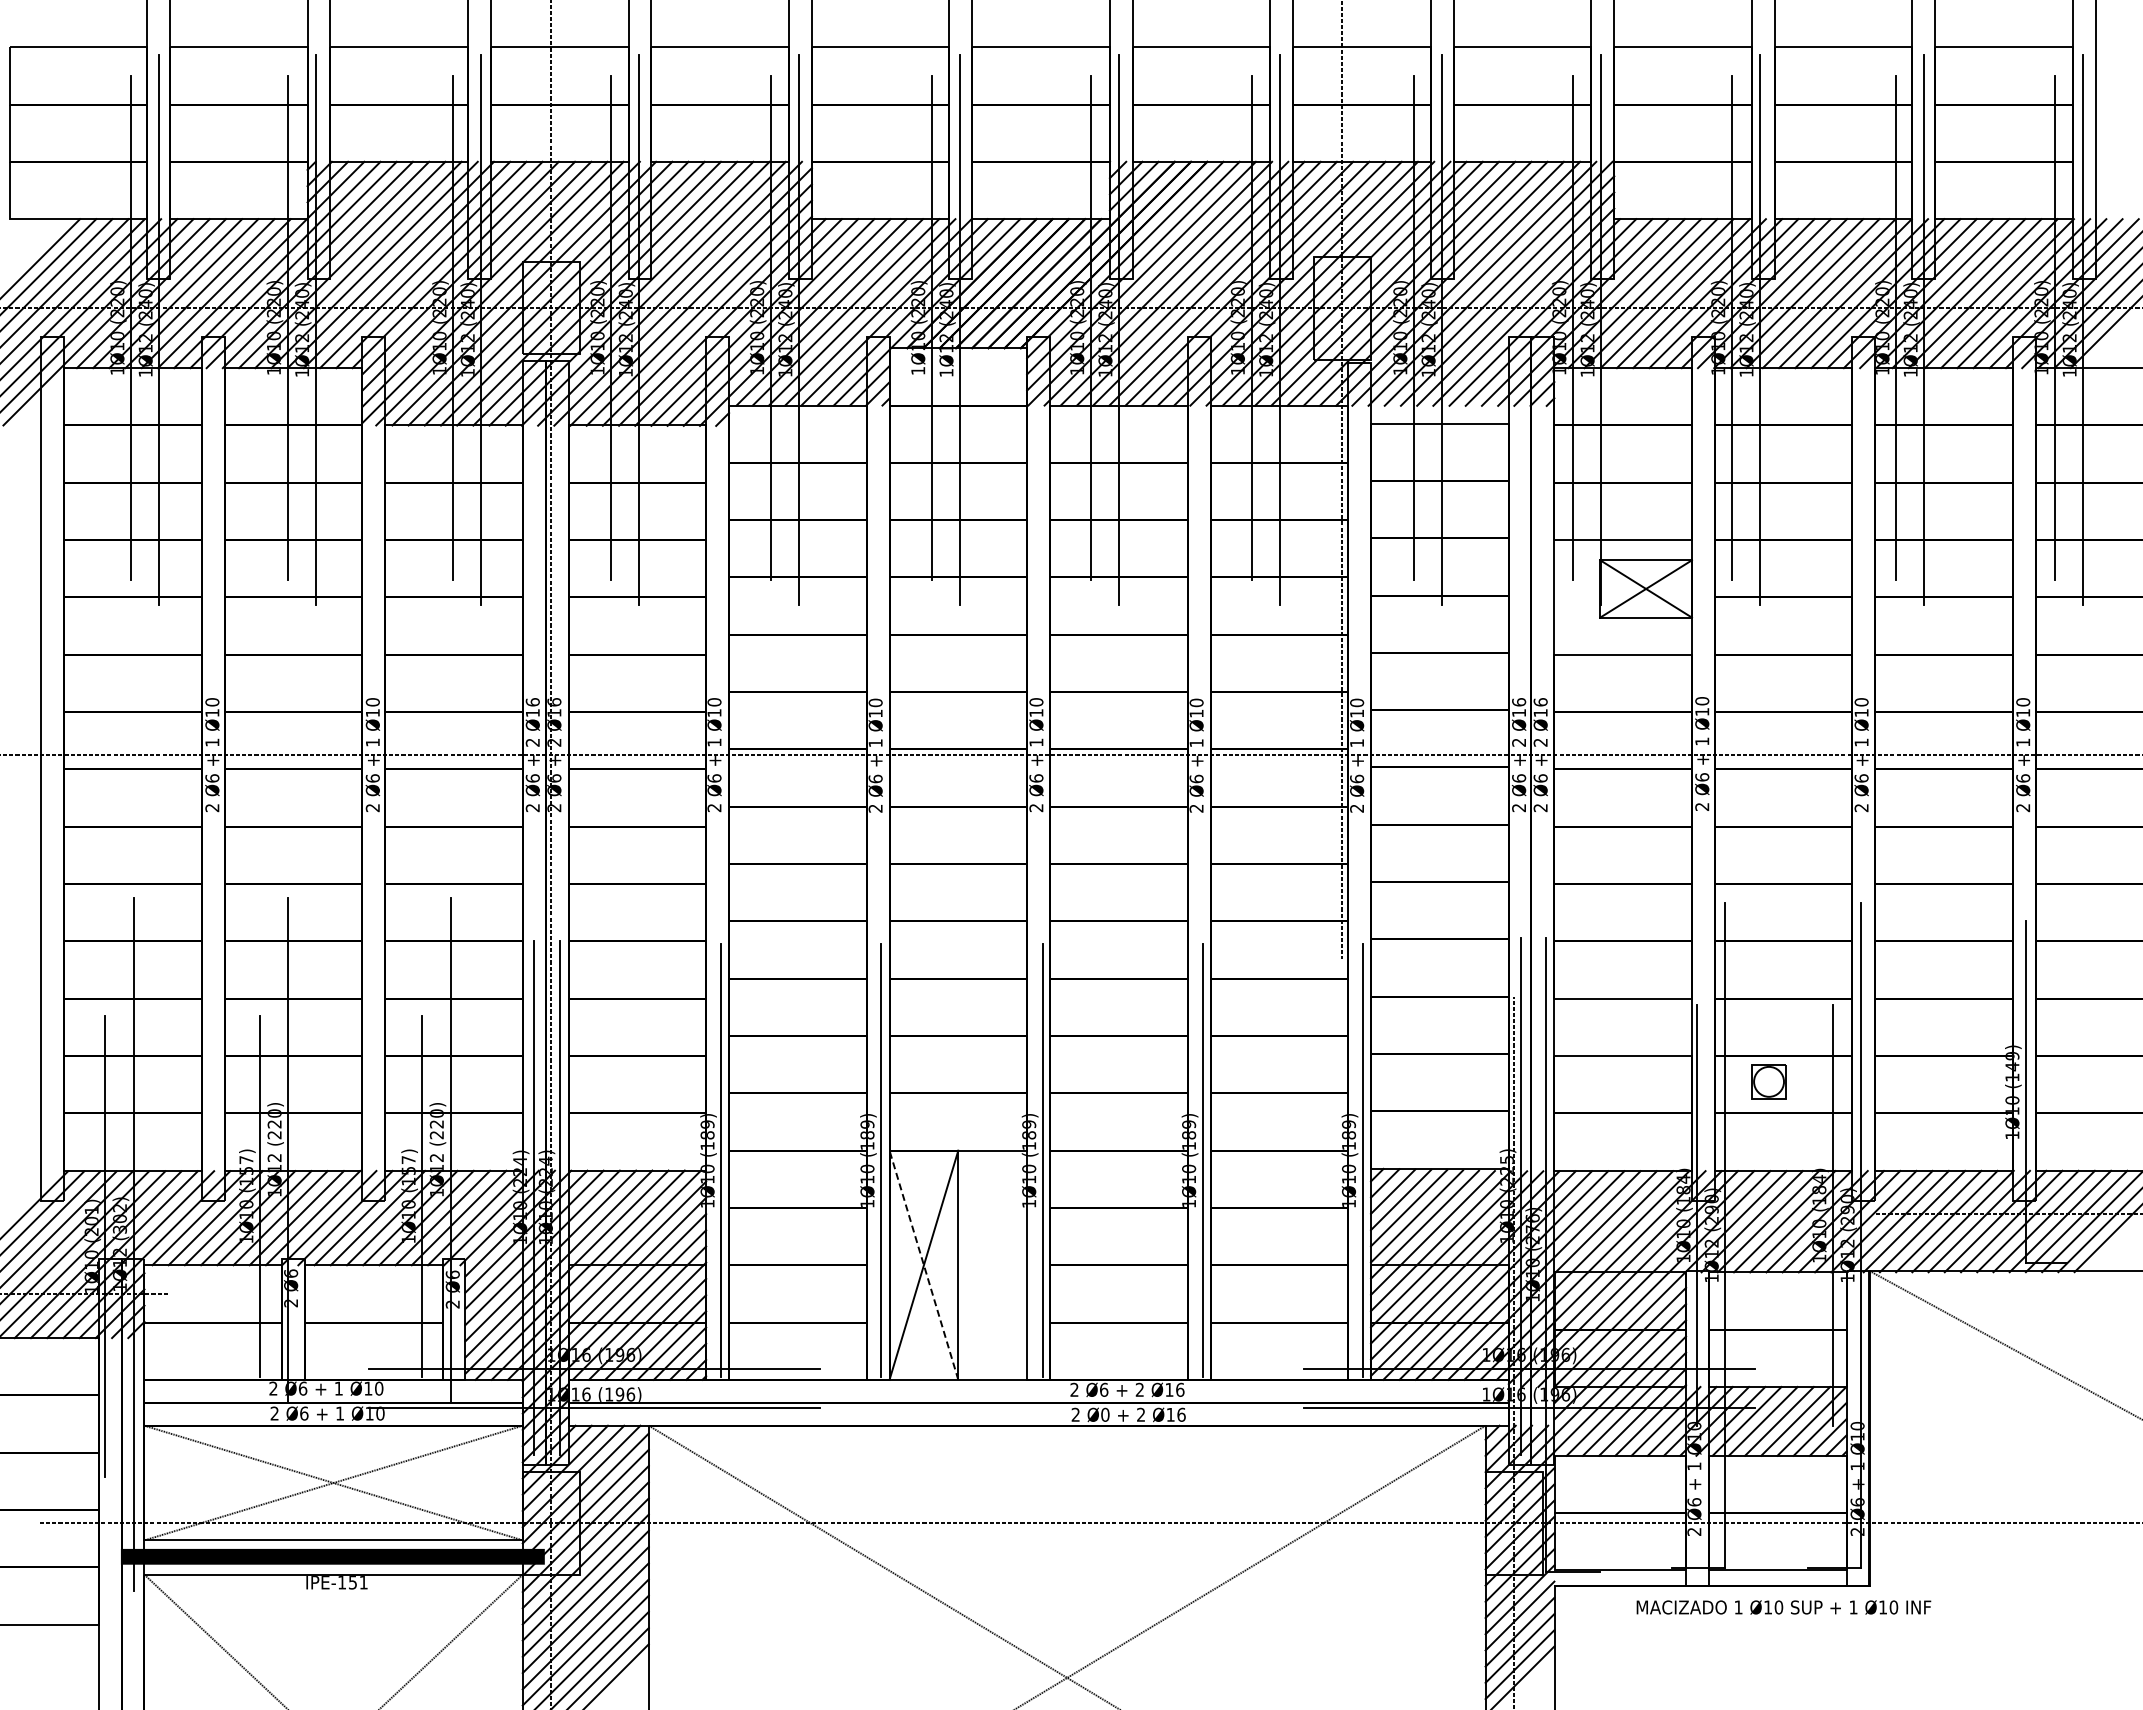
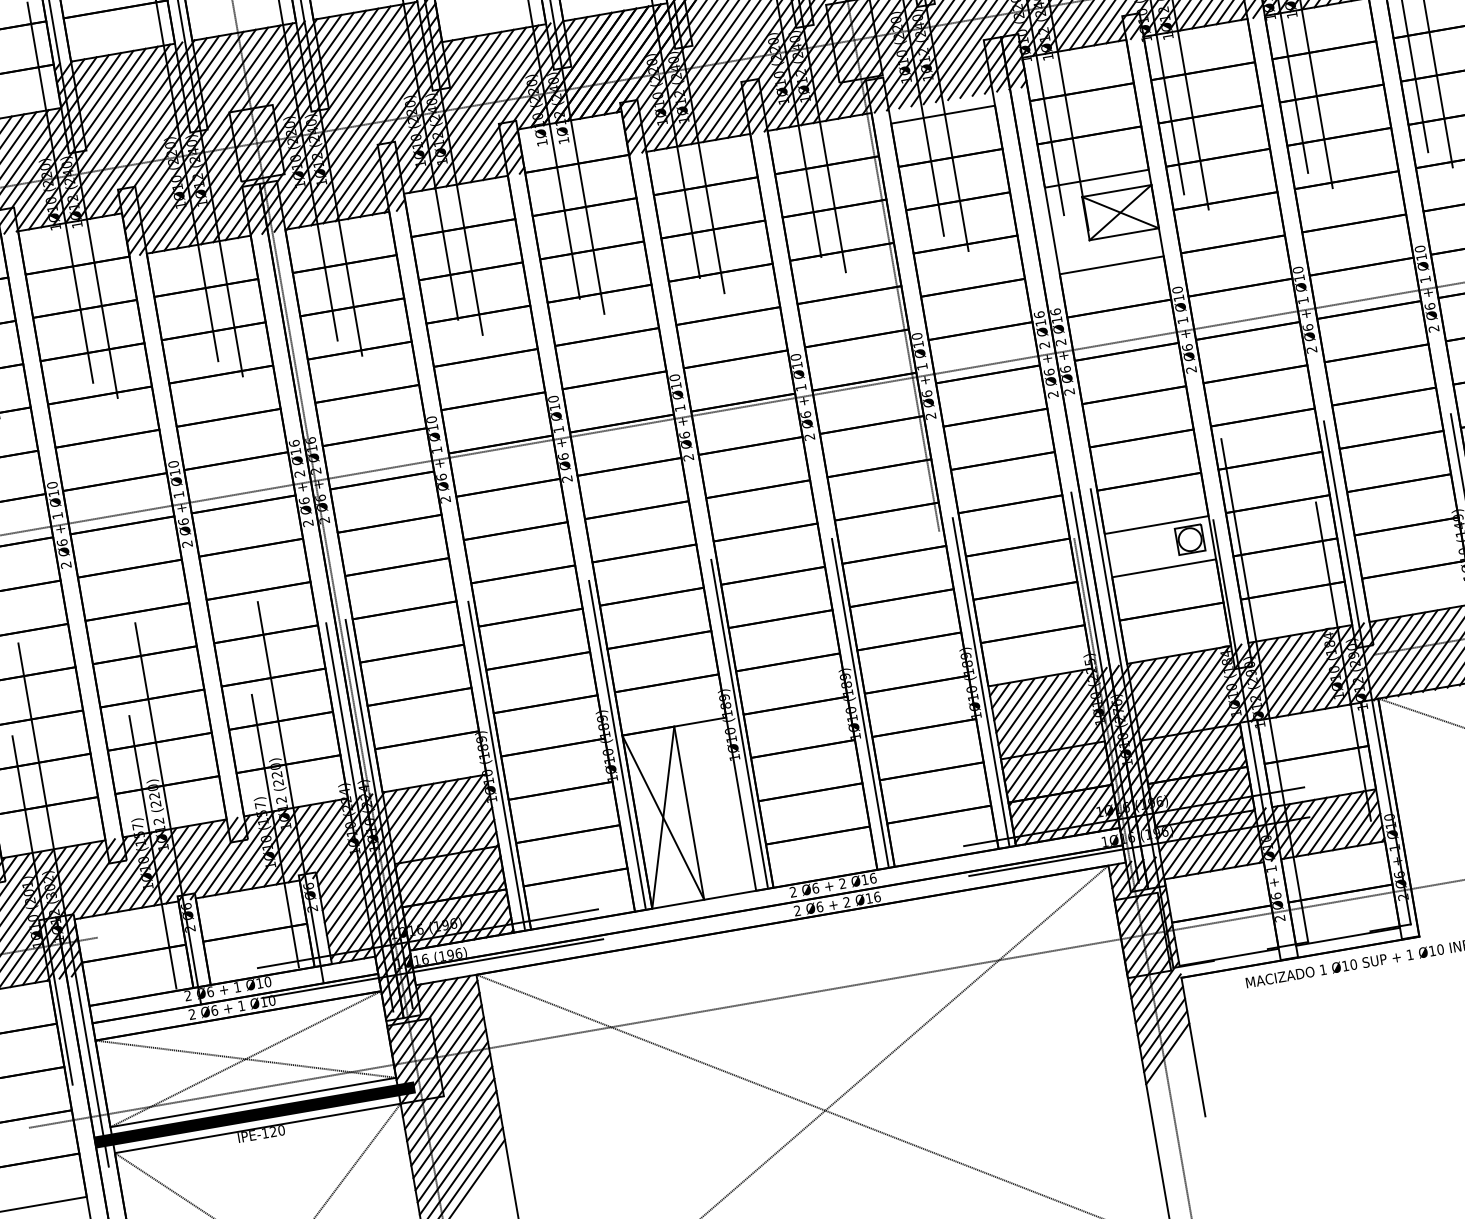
part: (1768, 1081) -> (1189, 539), moved
line: (923, 1265) -> (663, 817), dashed -> solid
text: (1105, 1414) -> (819, 906), Ø0 -> Ø6
text: (358, 1582) -> (277, 1131), IPE-151 -> IPE-120

